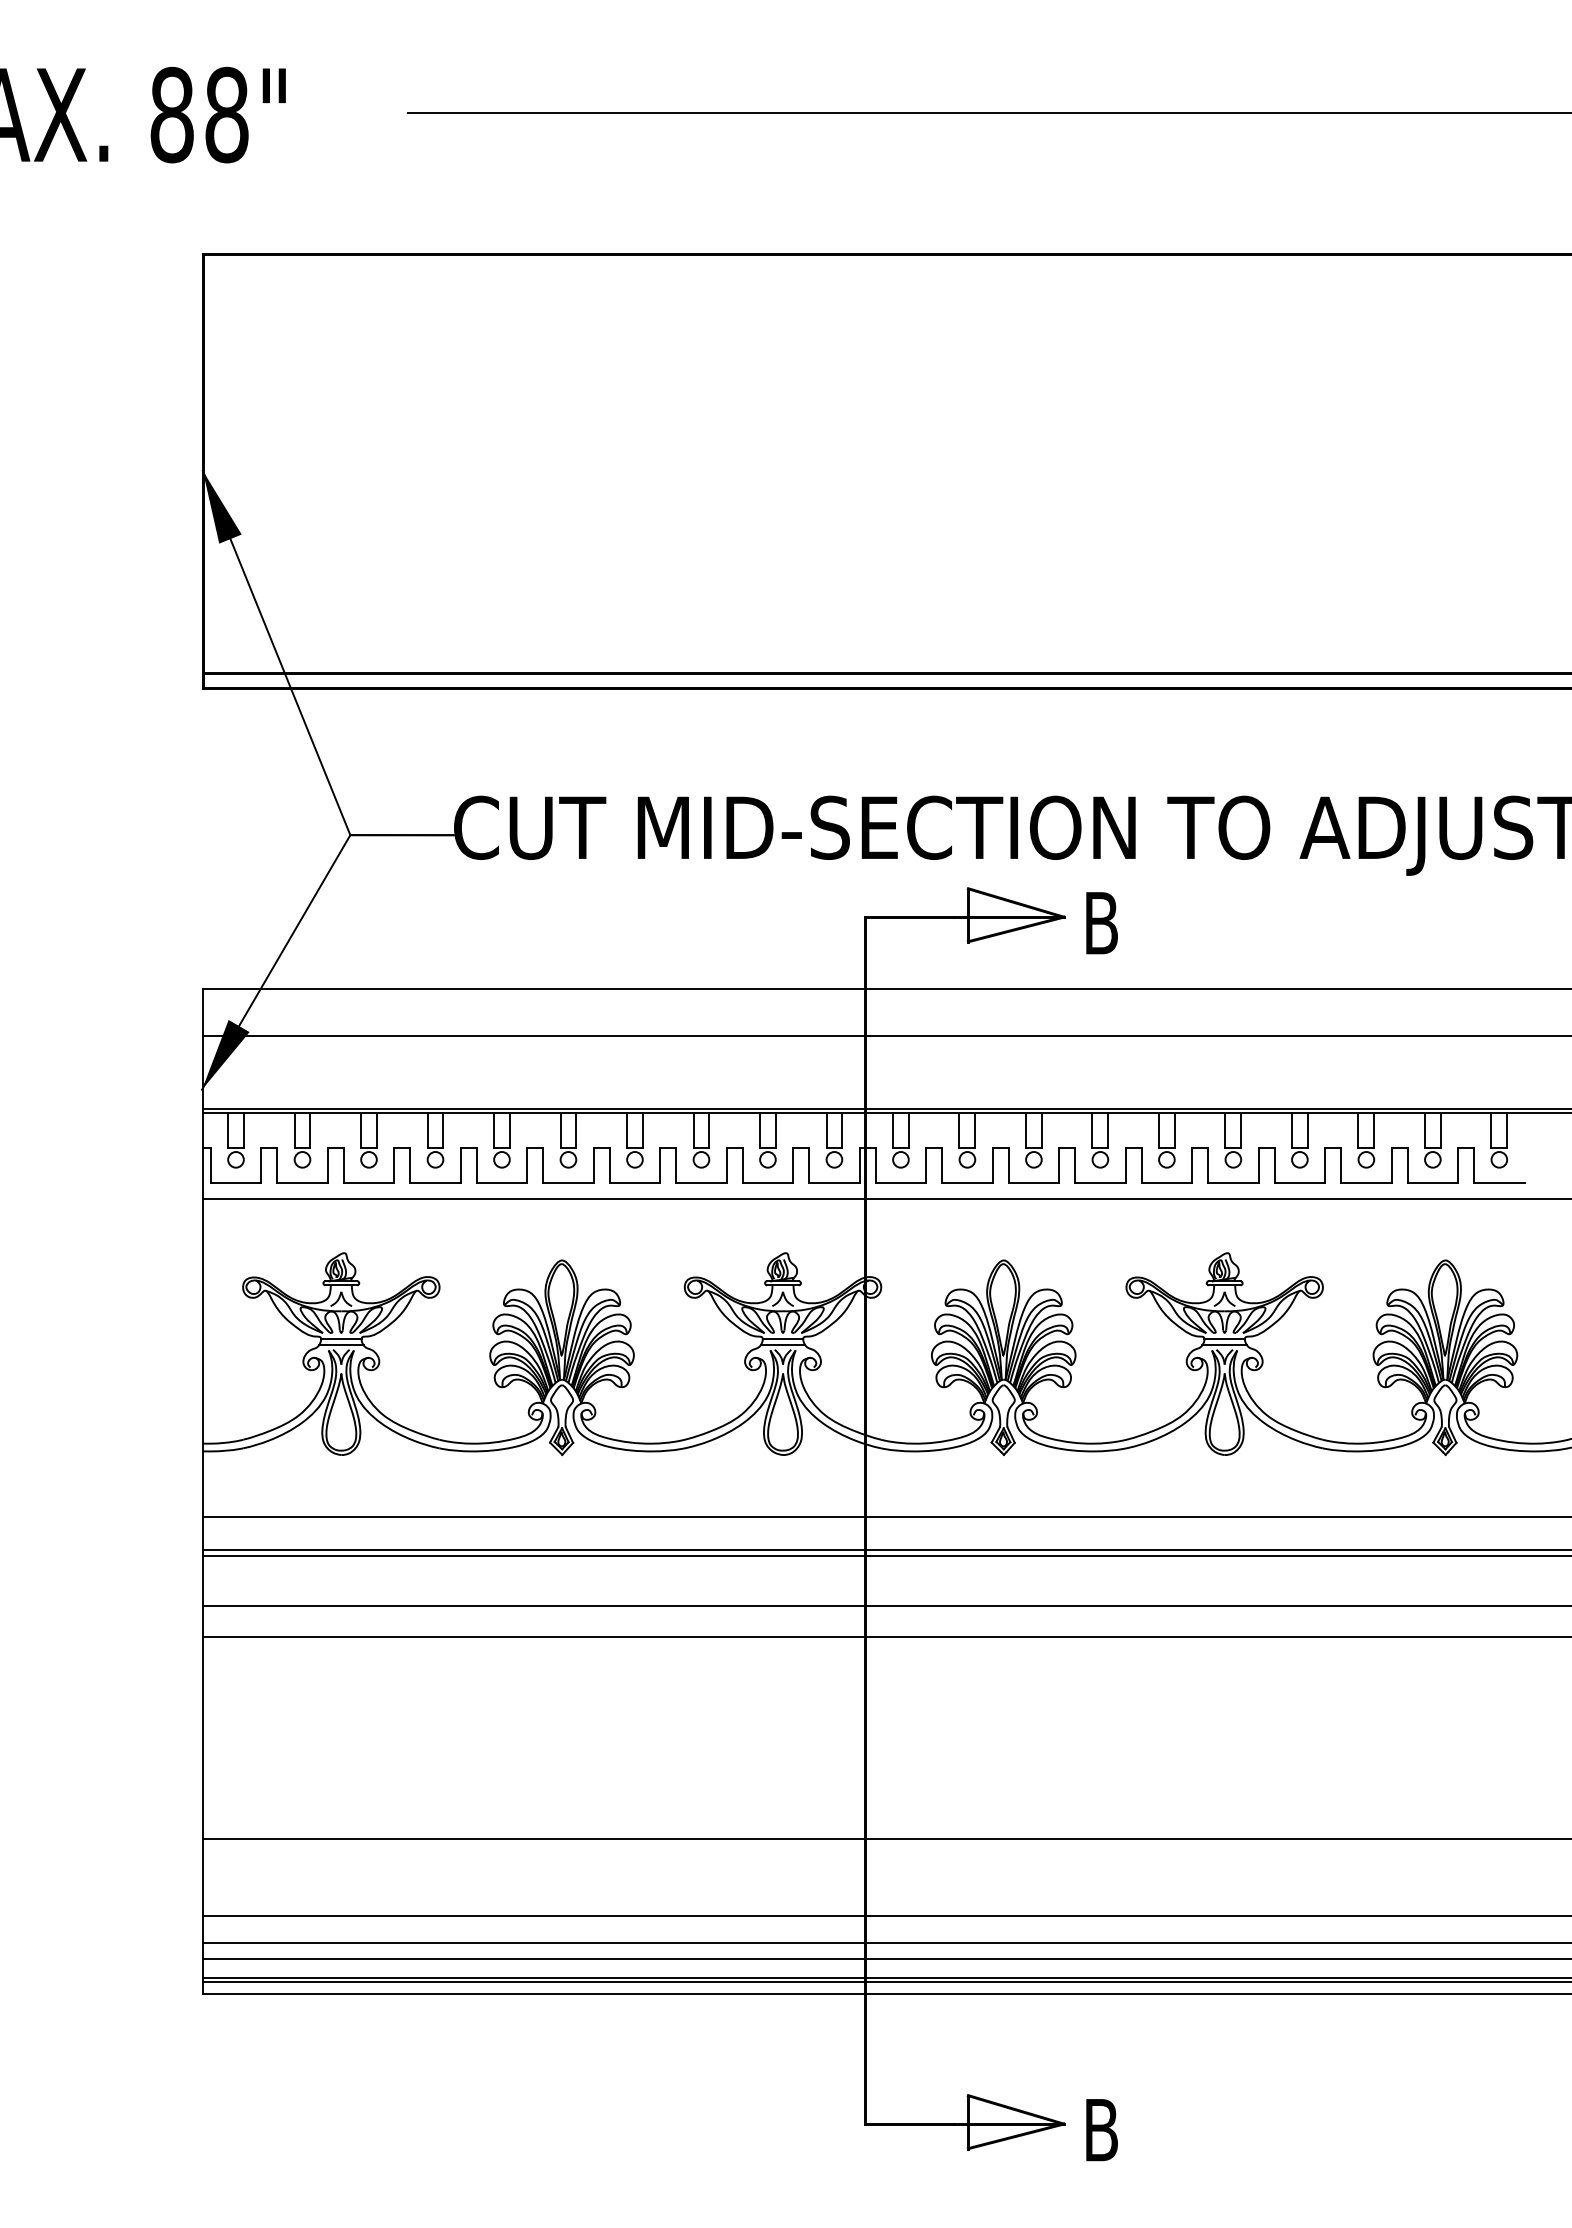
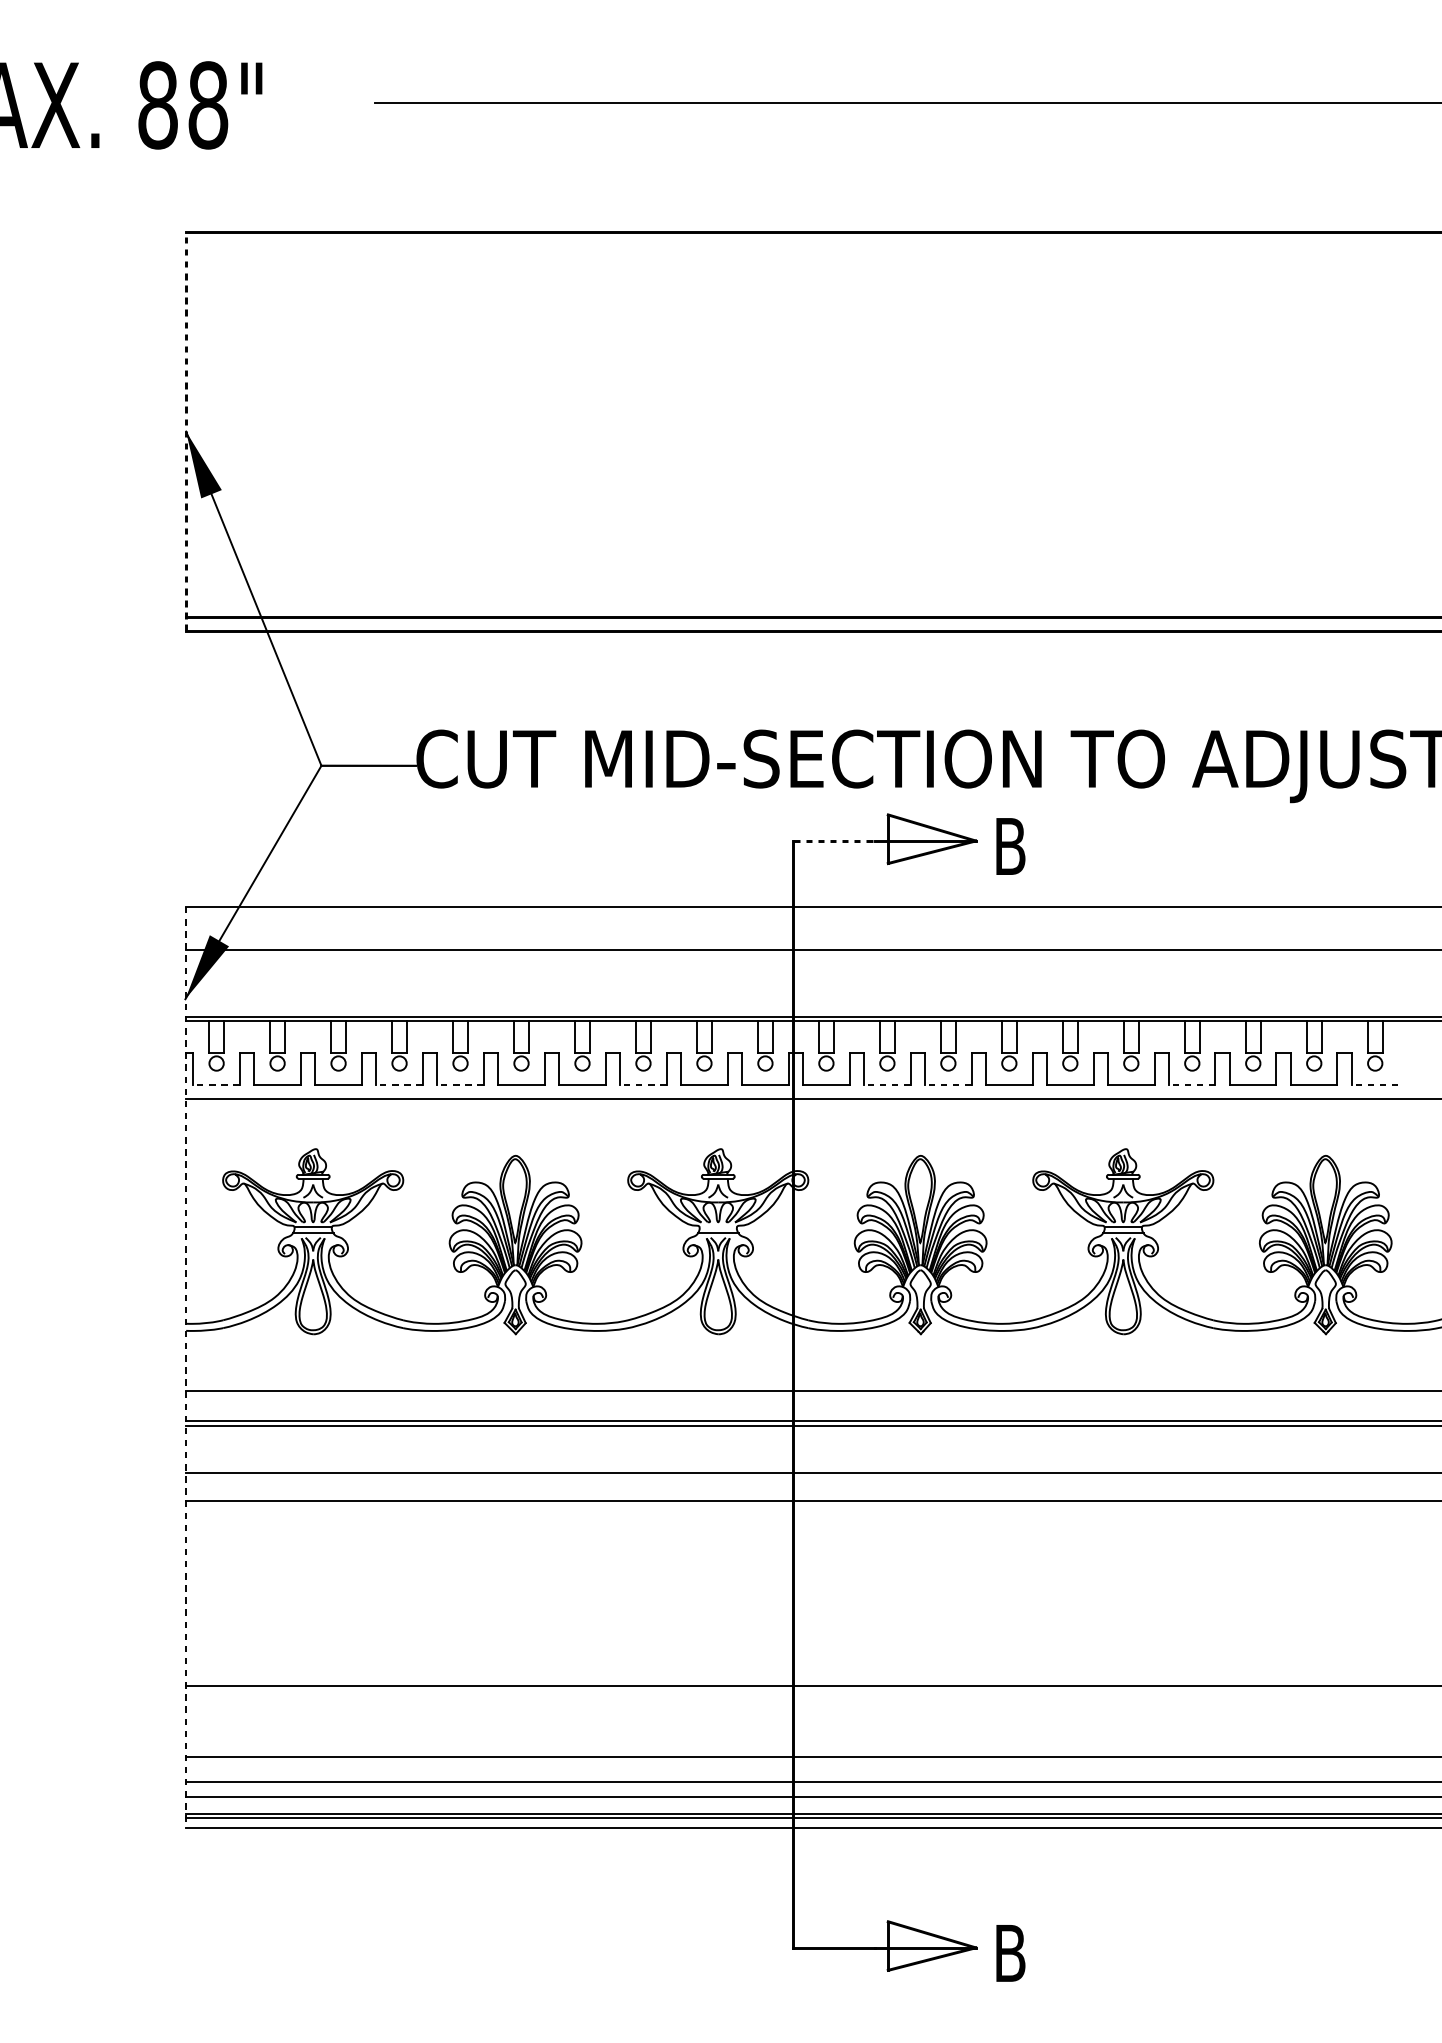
line: (202, 470) -> (185, 431), solid -> dashed
line: (909, 917) -> (834, 841), solid -> dashed
line: (235, 1183) -> (216, 1085), solid -> dashed
line: (435, 1183) -> (399, 1085), solid -> dashed
line: (501, 1183) -> (460, 1085), solid -> dashed
line: (700, 1183) -> (642, 1085), solid -> dashed
line: (966, 1183) -> (886, 1085), solid -> dashed
line: (1033, 1183) -> (947, 1085), solid -> dashed
line: (1299, 1183) -> (1191, 1085), solid -> dashed
line: (1498, 1183) -> (1374, 1085), solid -> dashed
line: (782, 1338) -> (717, 1227), removed
line: (202, 1492) -> (185, 1368), solid -> dashed

